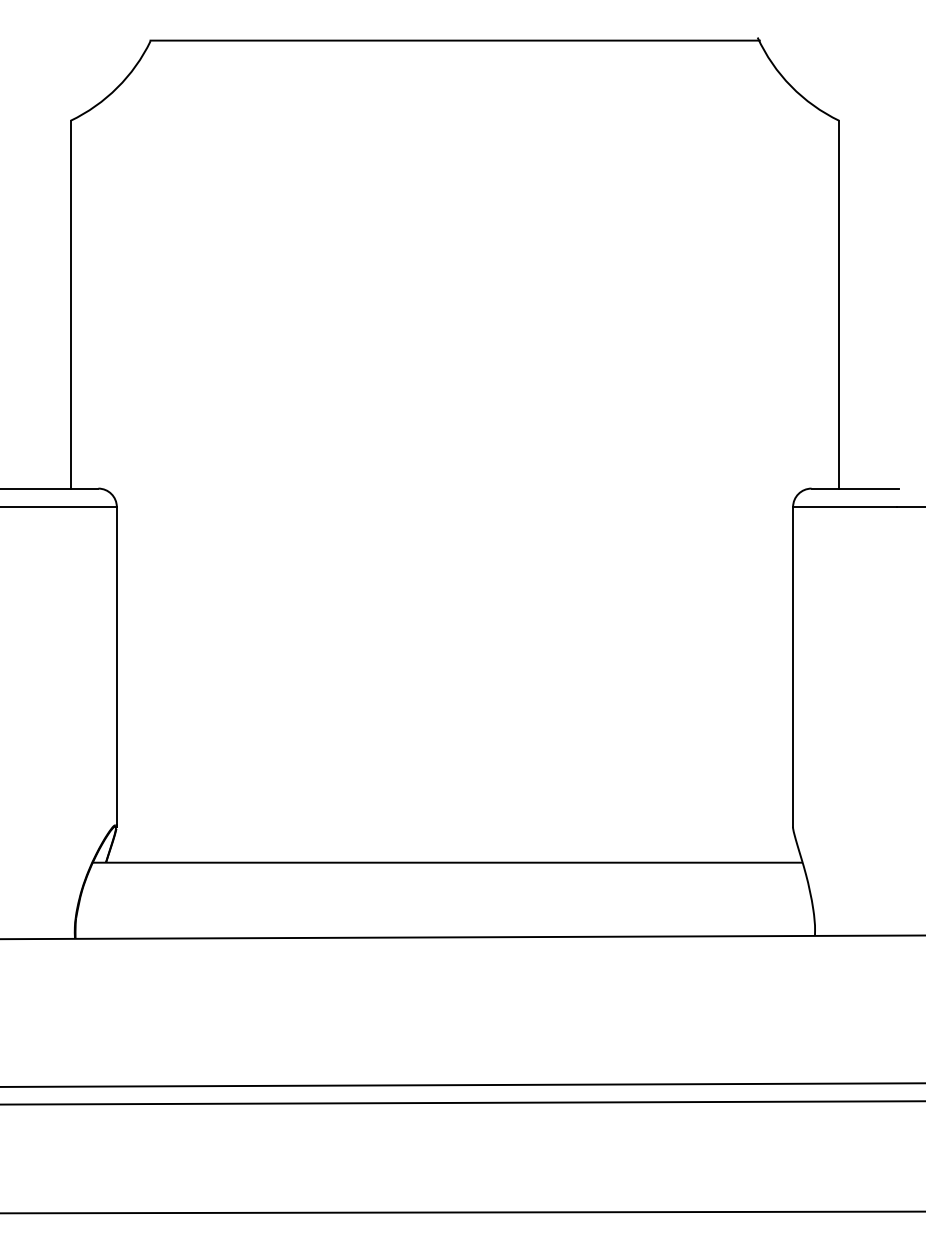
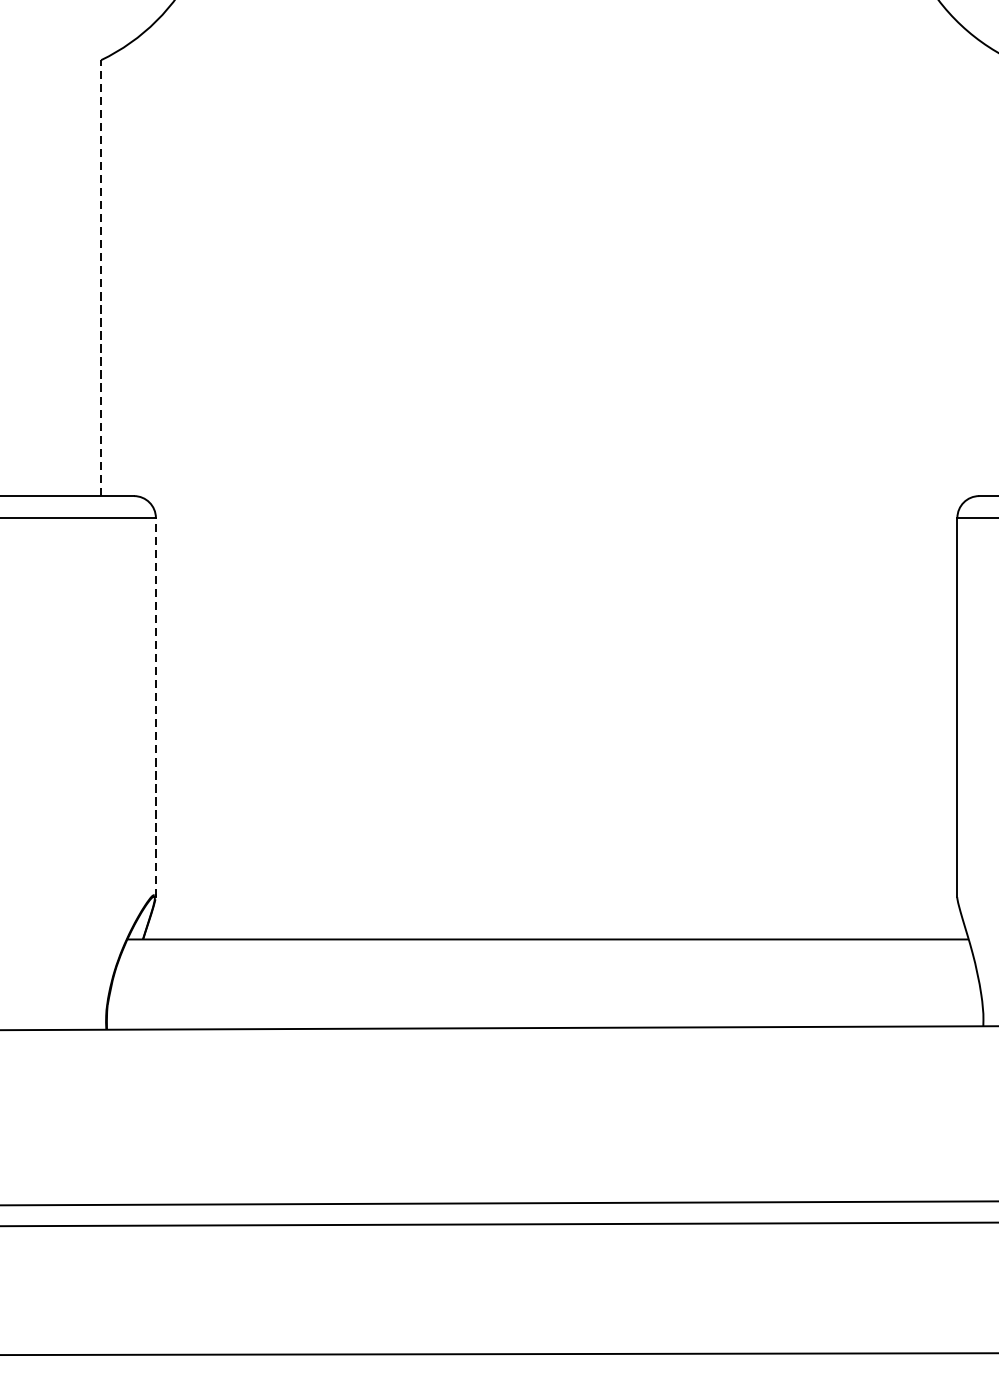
line: (70, 304) -> (100, 277), solid -> dashed
line: (116, 666) -> (155, 706), solid -> dashed

